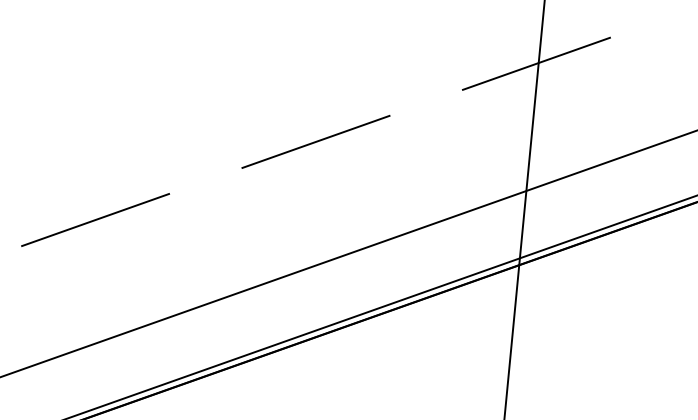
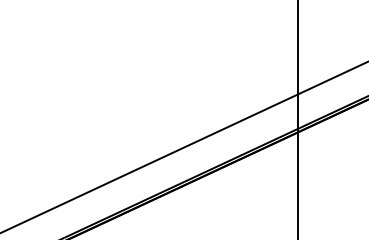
line: (536, 63) -> (296, 29), removed
line: (315, 141) -> (188, 79), removed
line: (94, 220) -> (80, 130), removed

